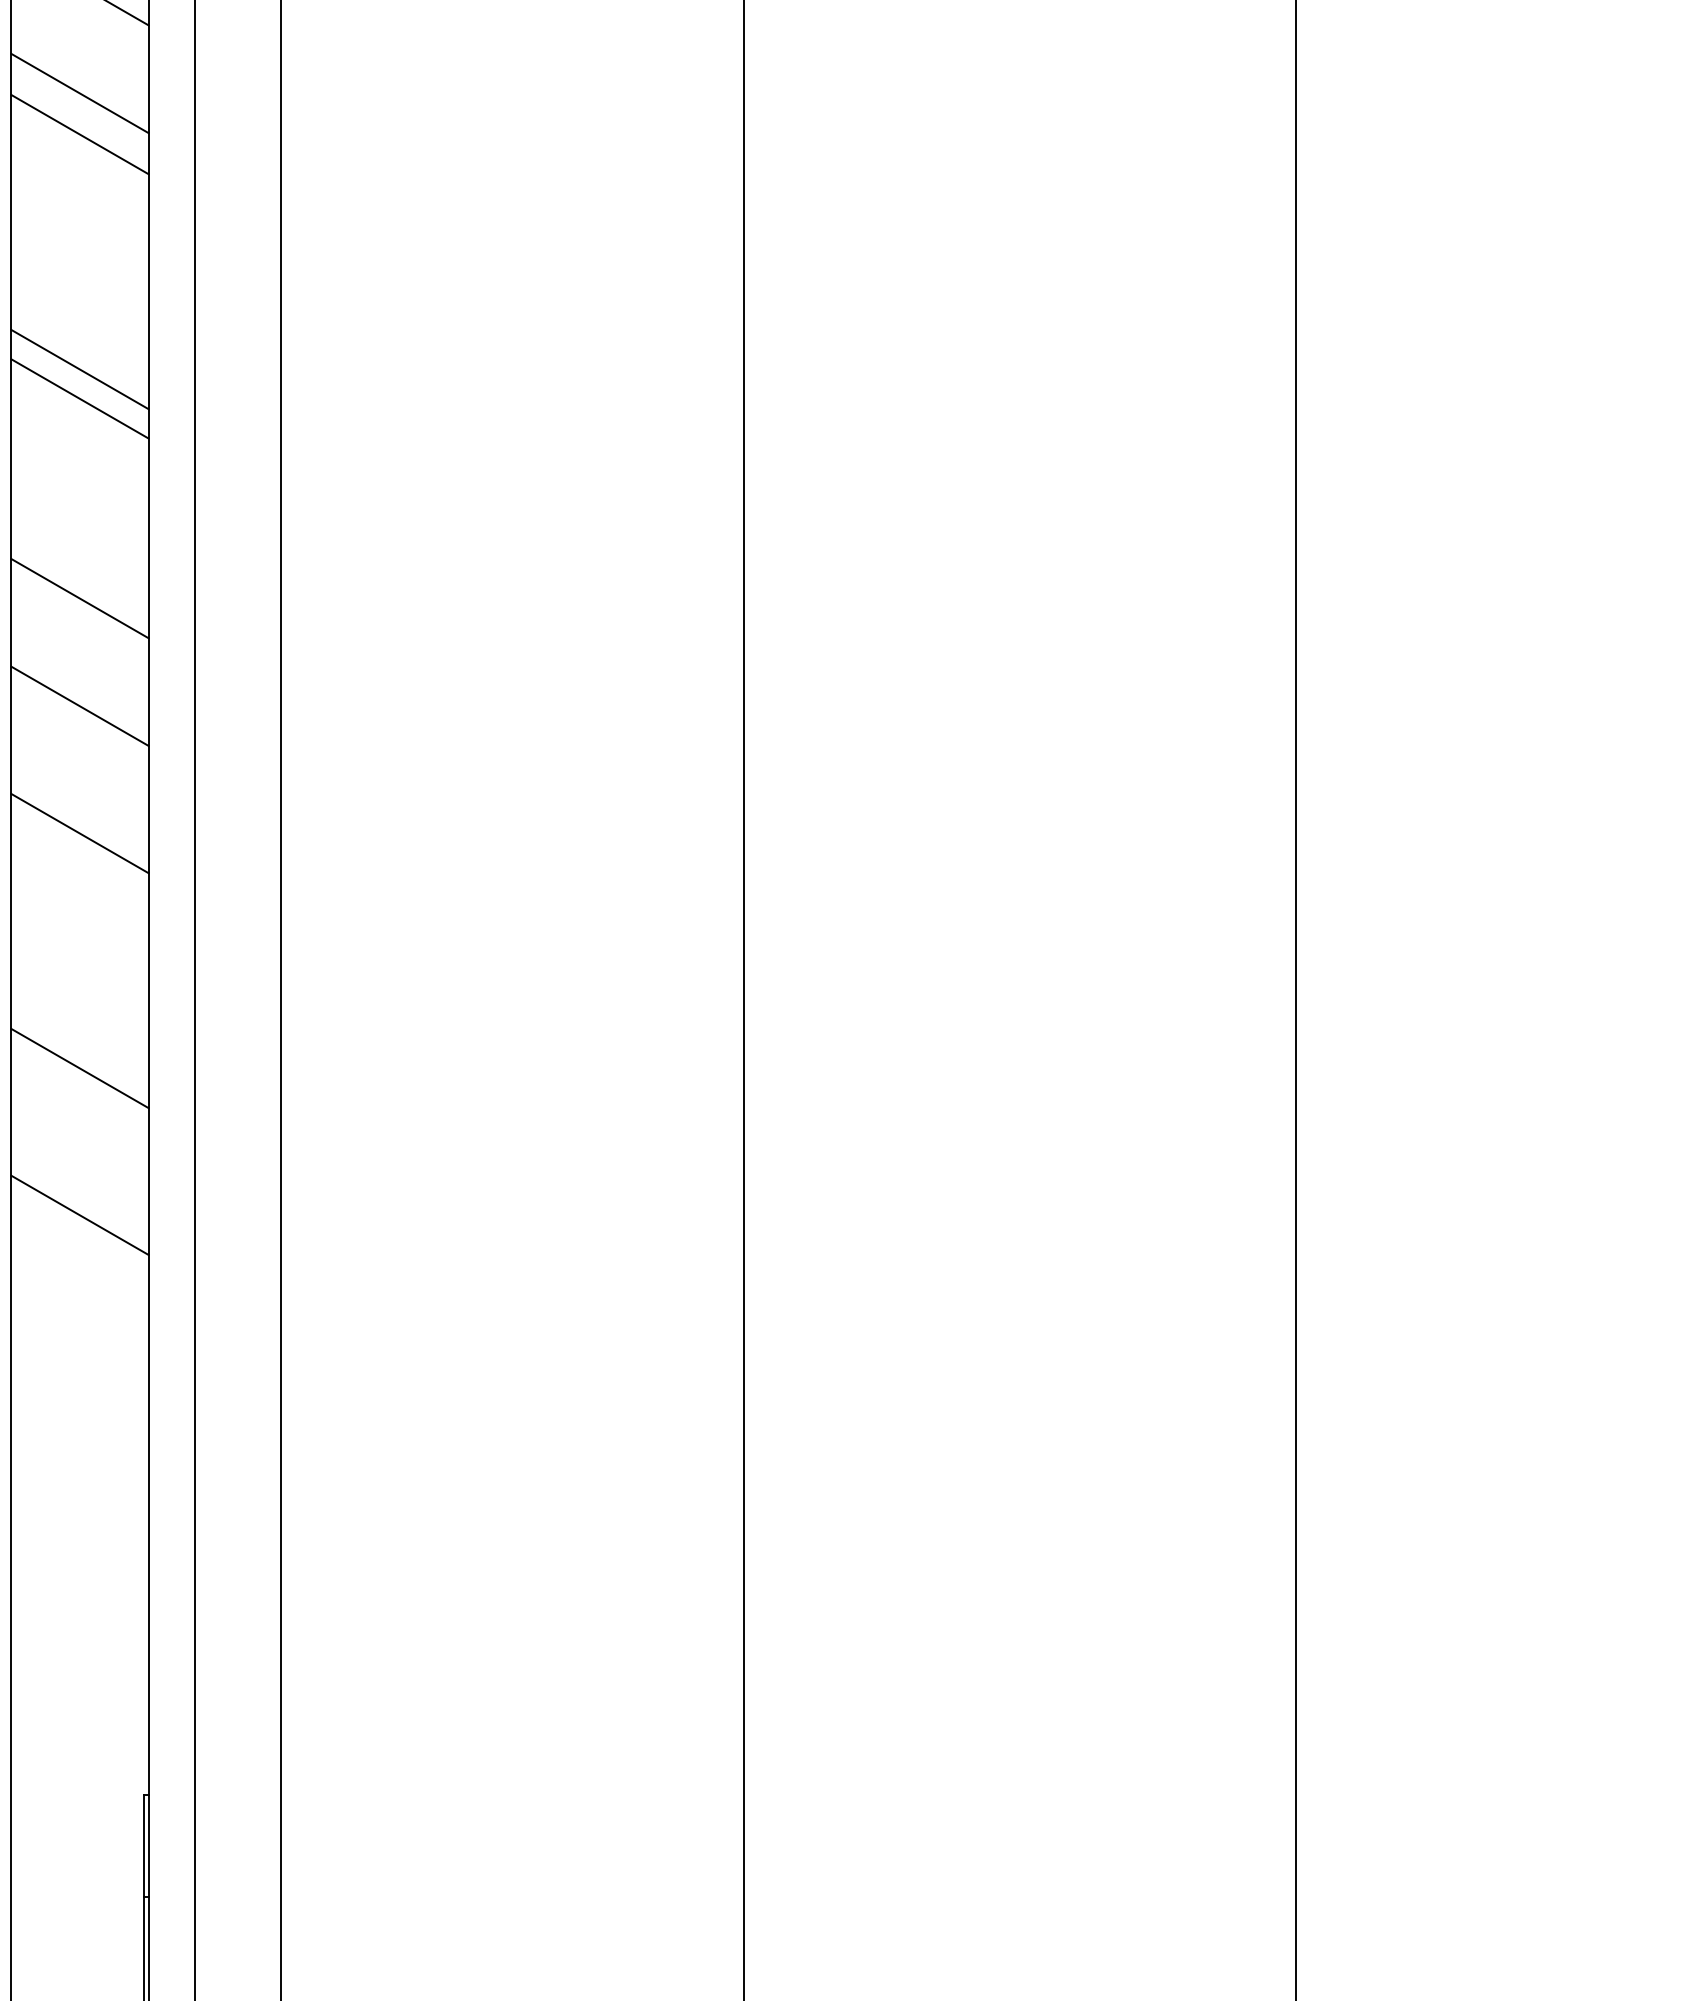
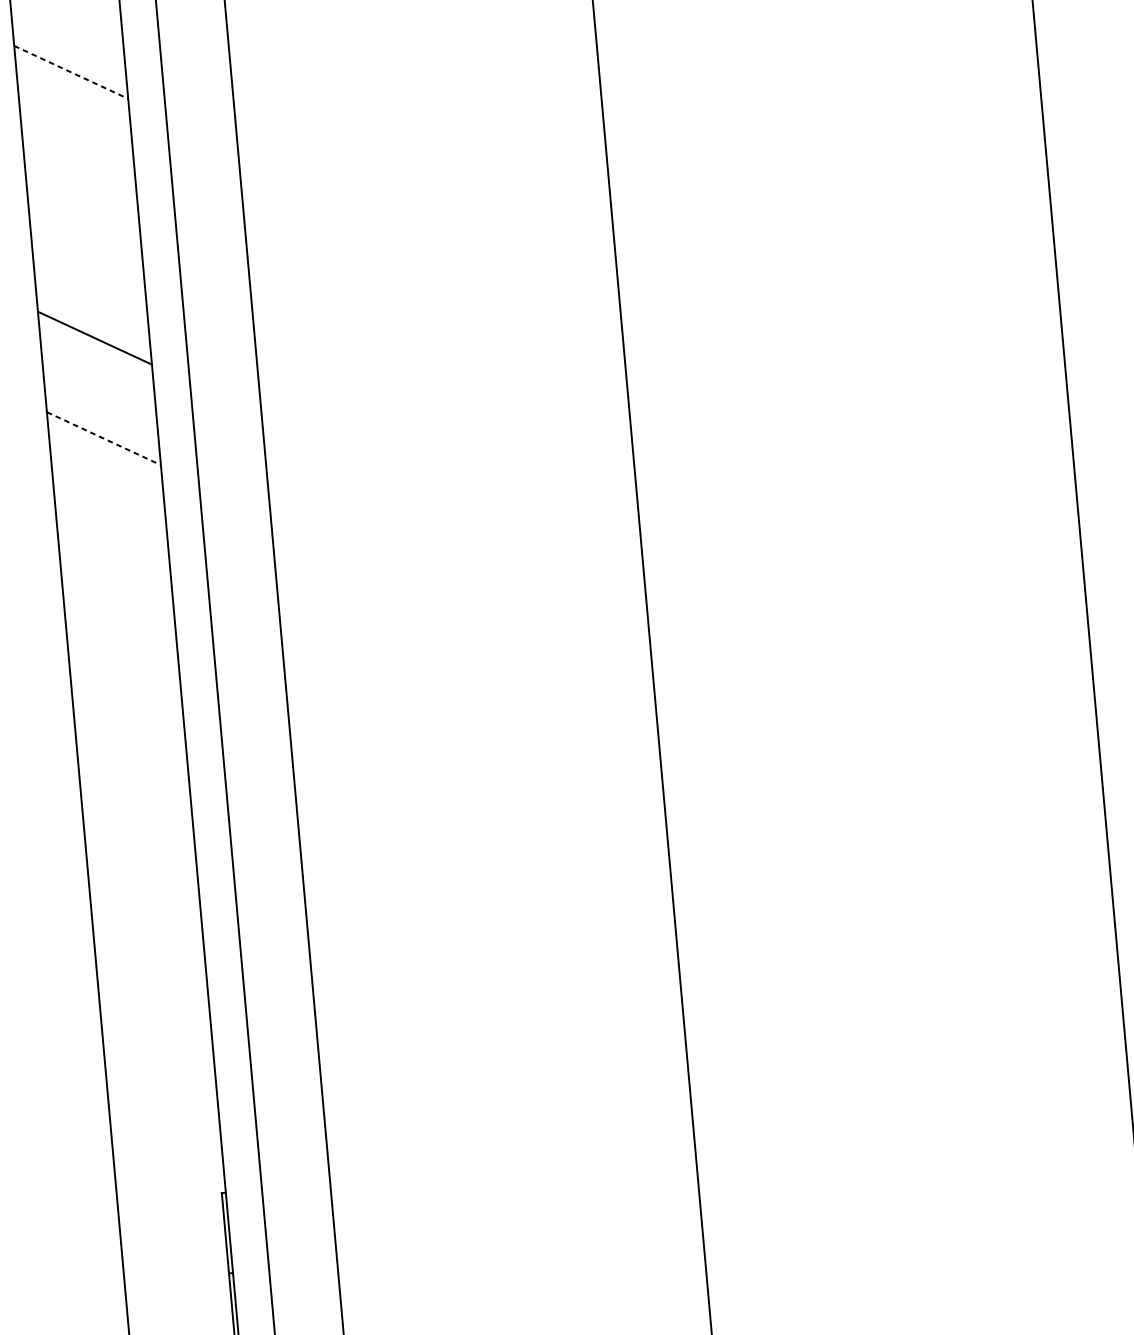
line: (80, 369) -> (71, 72), solid -> dashed
line: (79, 398) -> (72, 95), removed
line: (79, 598) -> (86, 253), removed
line: (80, 833) -> (104, 438), solid -> dashed
line: (79, 1068) -> (120, 624), removed
line: (79, 1215) -> (130, 740), removed

